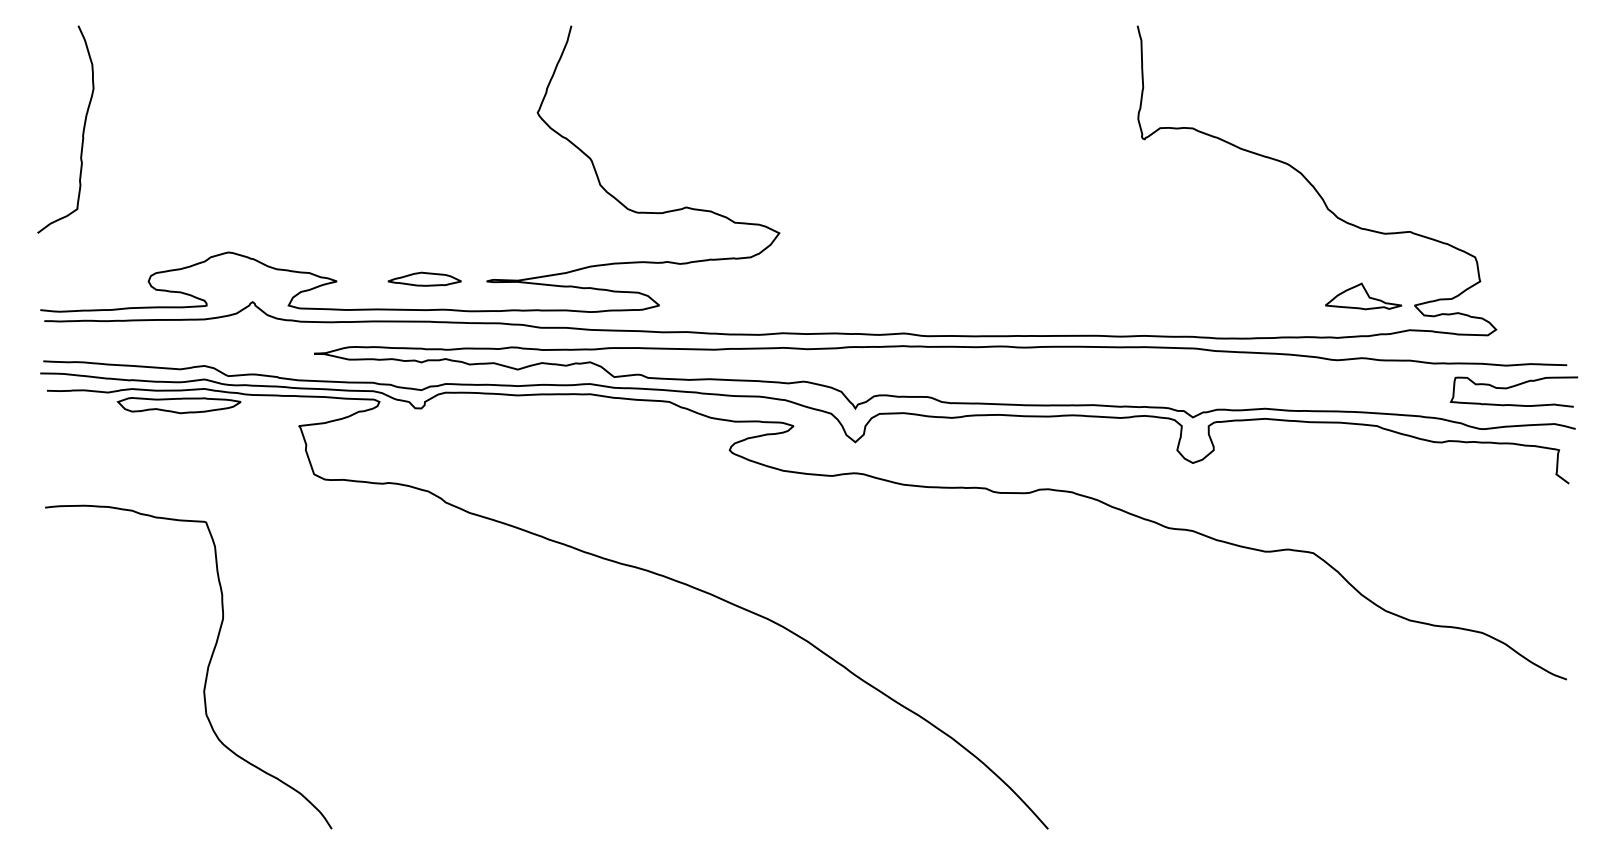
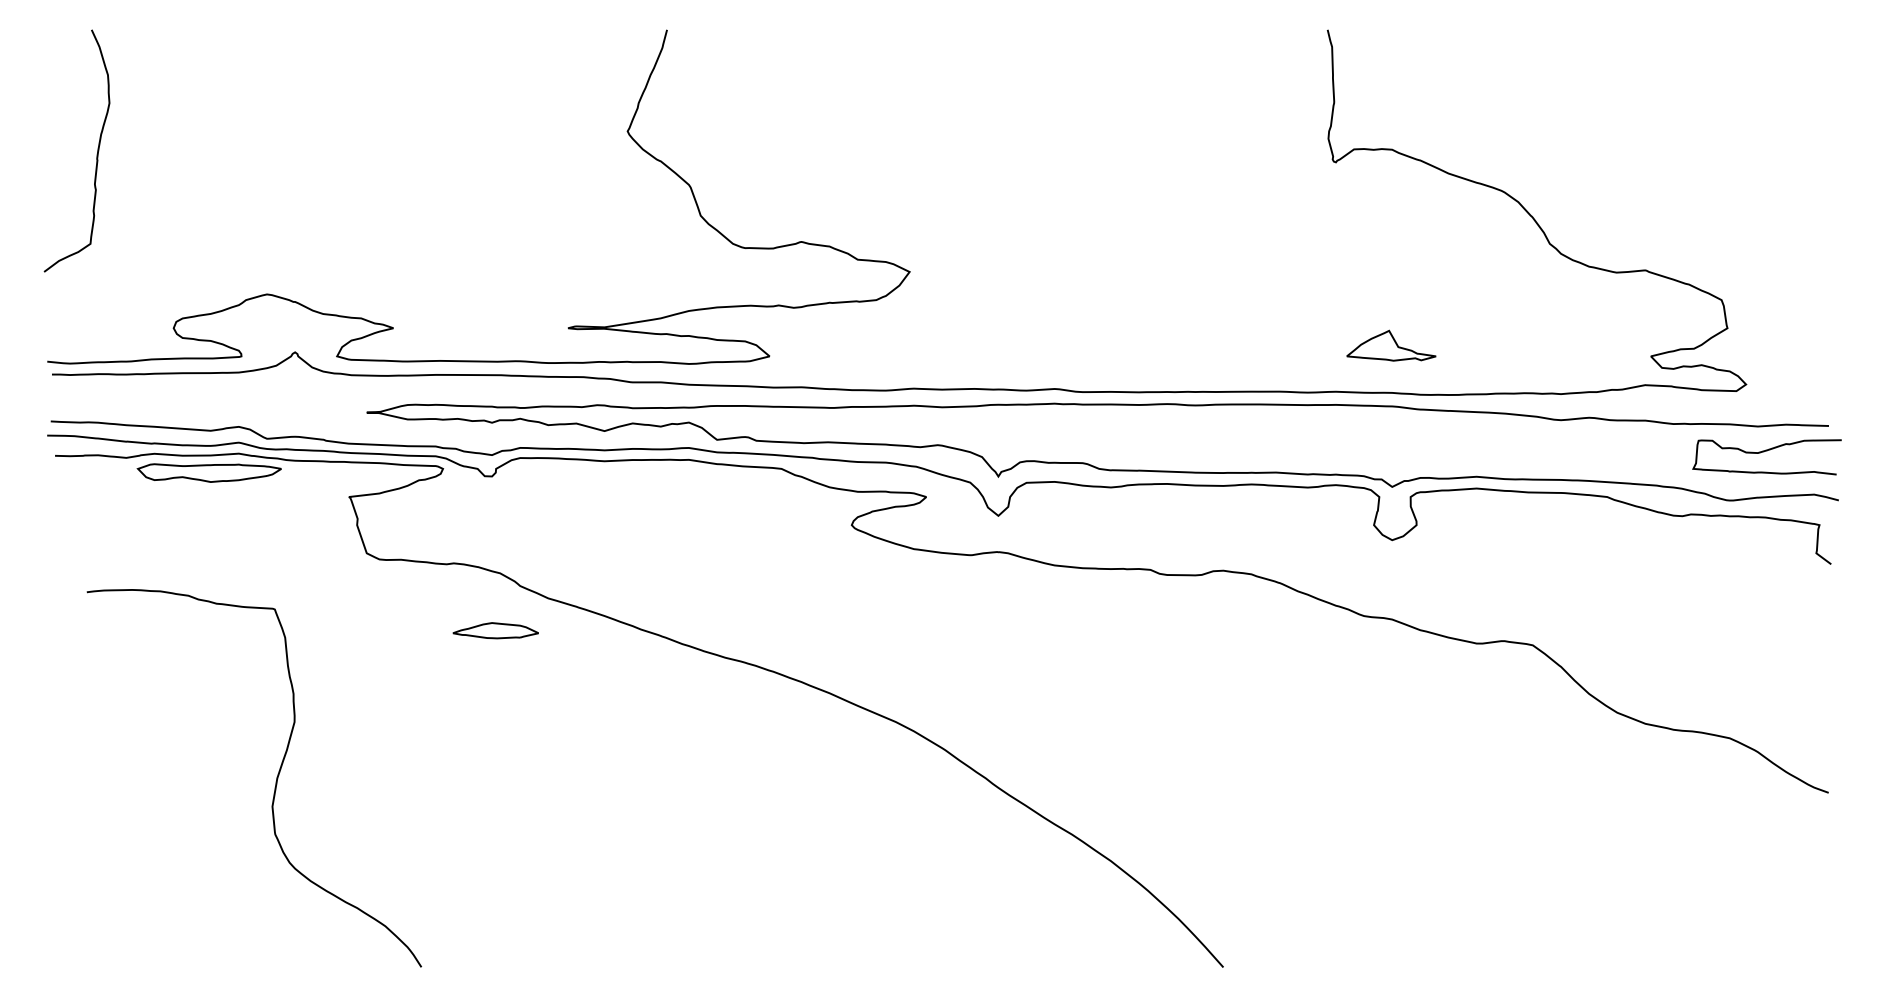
part: (424, 279) -> (495, 630), moved
part: (1363, 296) -> (1391, 345), moved
curve: (206, 669) -> (275, 781), moved

